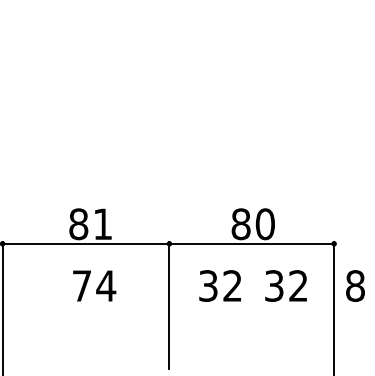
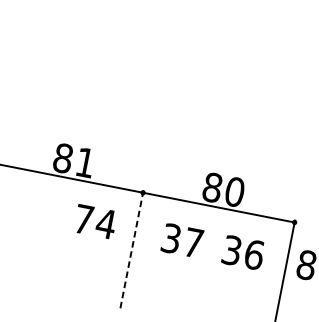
text: (94, 285) -> (95, 221), moved
text: (232, 285) -> (193, 242), 32 -> 37
text: (298, 285) -> (254, 254), 32 -> 36
line: (169, 305) -> (132, 249), solid -> dashed

